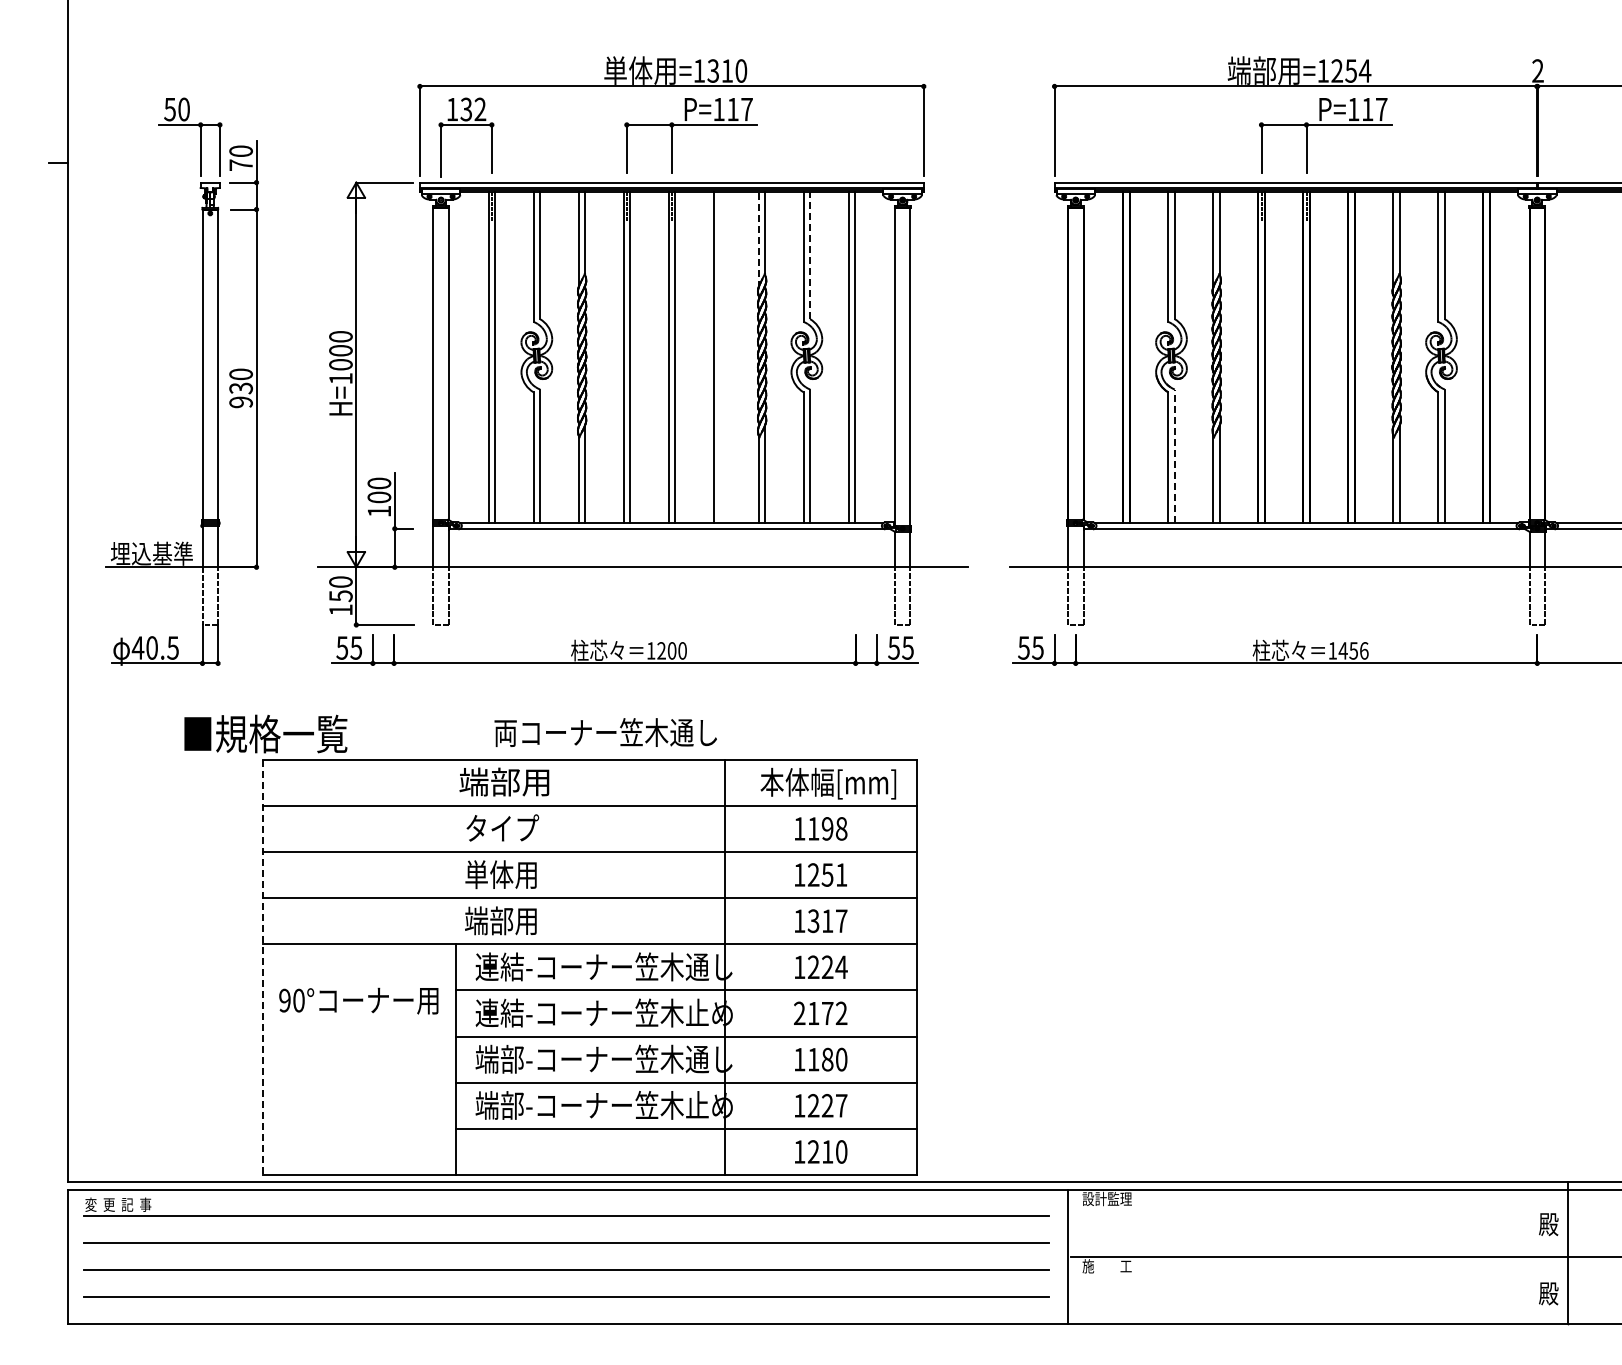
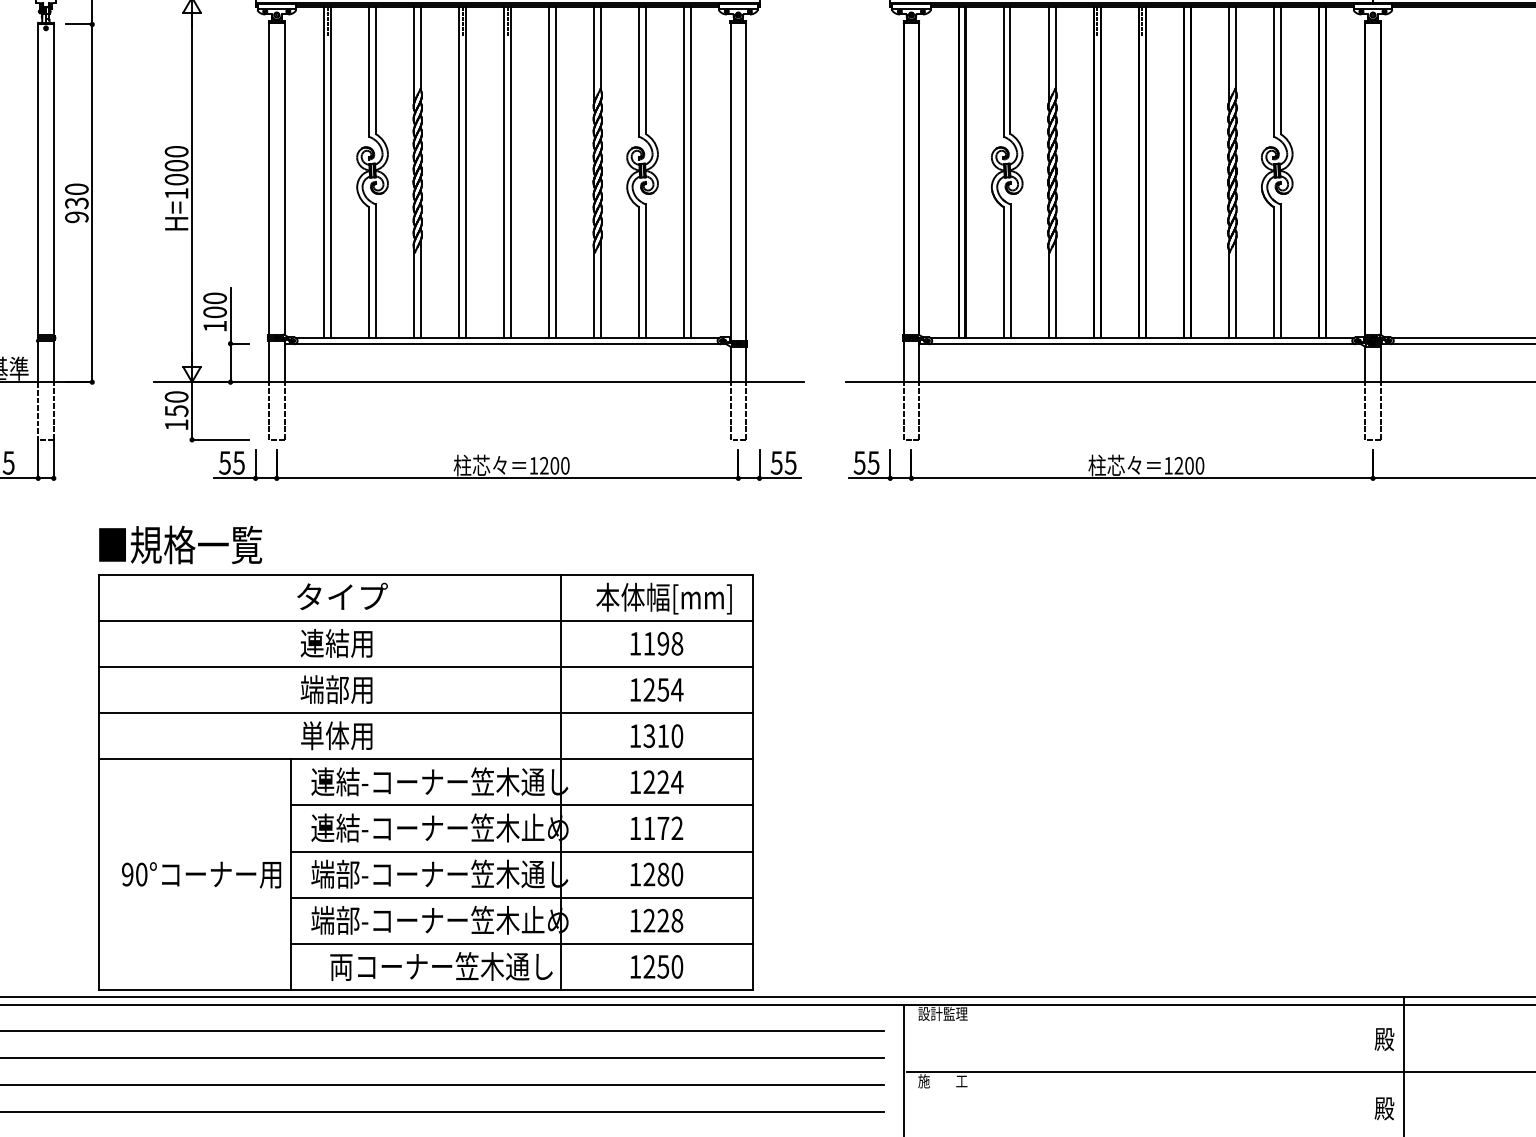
line: (758, 239) -> (594, 54), dashed -> solid
line: (810, 255) -> (646, 70), dashed -> solid
line: (720, 357) -> (556, 172), added
line: (1174, 456) -> (1010, 271), dashed -> solid
part: (624, 649) -> (507, 464), moved
text: (1353, 650) -> (1189, 465), 1456 -> 1200
text: (605, 732) -> (441, 966), moved
text: (265, 733) -> (180, 544), moved
text: (505, 781) -> (341, 596), 端部用 -> タイプ
text: (502, 828) -> (338, 643), タイプ -> 連結用
text: (489, 874) -> (325, 689), 単体用 -> 端部用
text: (841, 874) -> (677, 689), 1251 -> 1254
text: (489, 920) -> (325, 735), 端部用 -> 単体用
text: (841, 921) -> (677, 736), 1317 -> 1310
line: (263, 967) -> (99, 782), dashed -> solid
text: (358, 1000) -> (201, 874), moved
text: (799, 1012) -> (635, 827), 2172 -> 1172
text: (813, 1059) -> (649, 874), 1180 -> 1280
text: (841, 1105) -> (677, 920), 1227 -> 1228
text: (827, 1151) -> (663, 966), 1210 -> 1250

